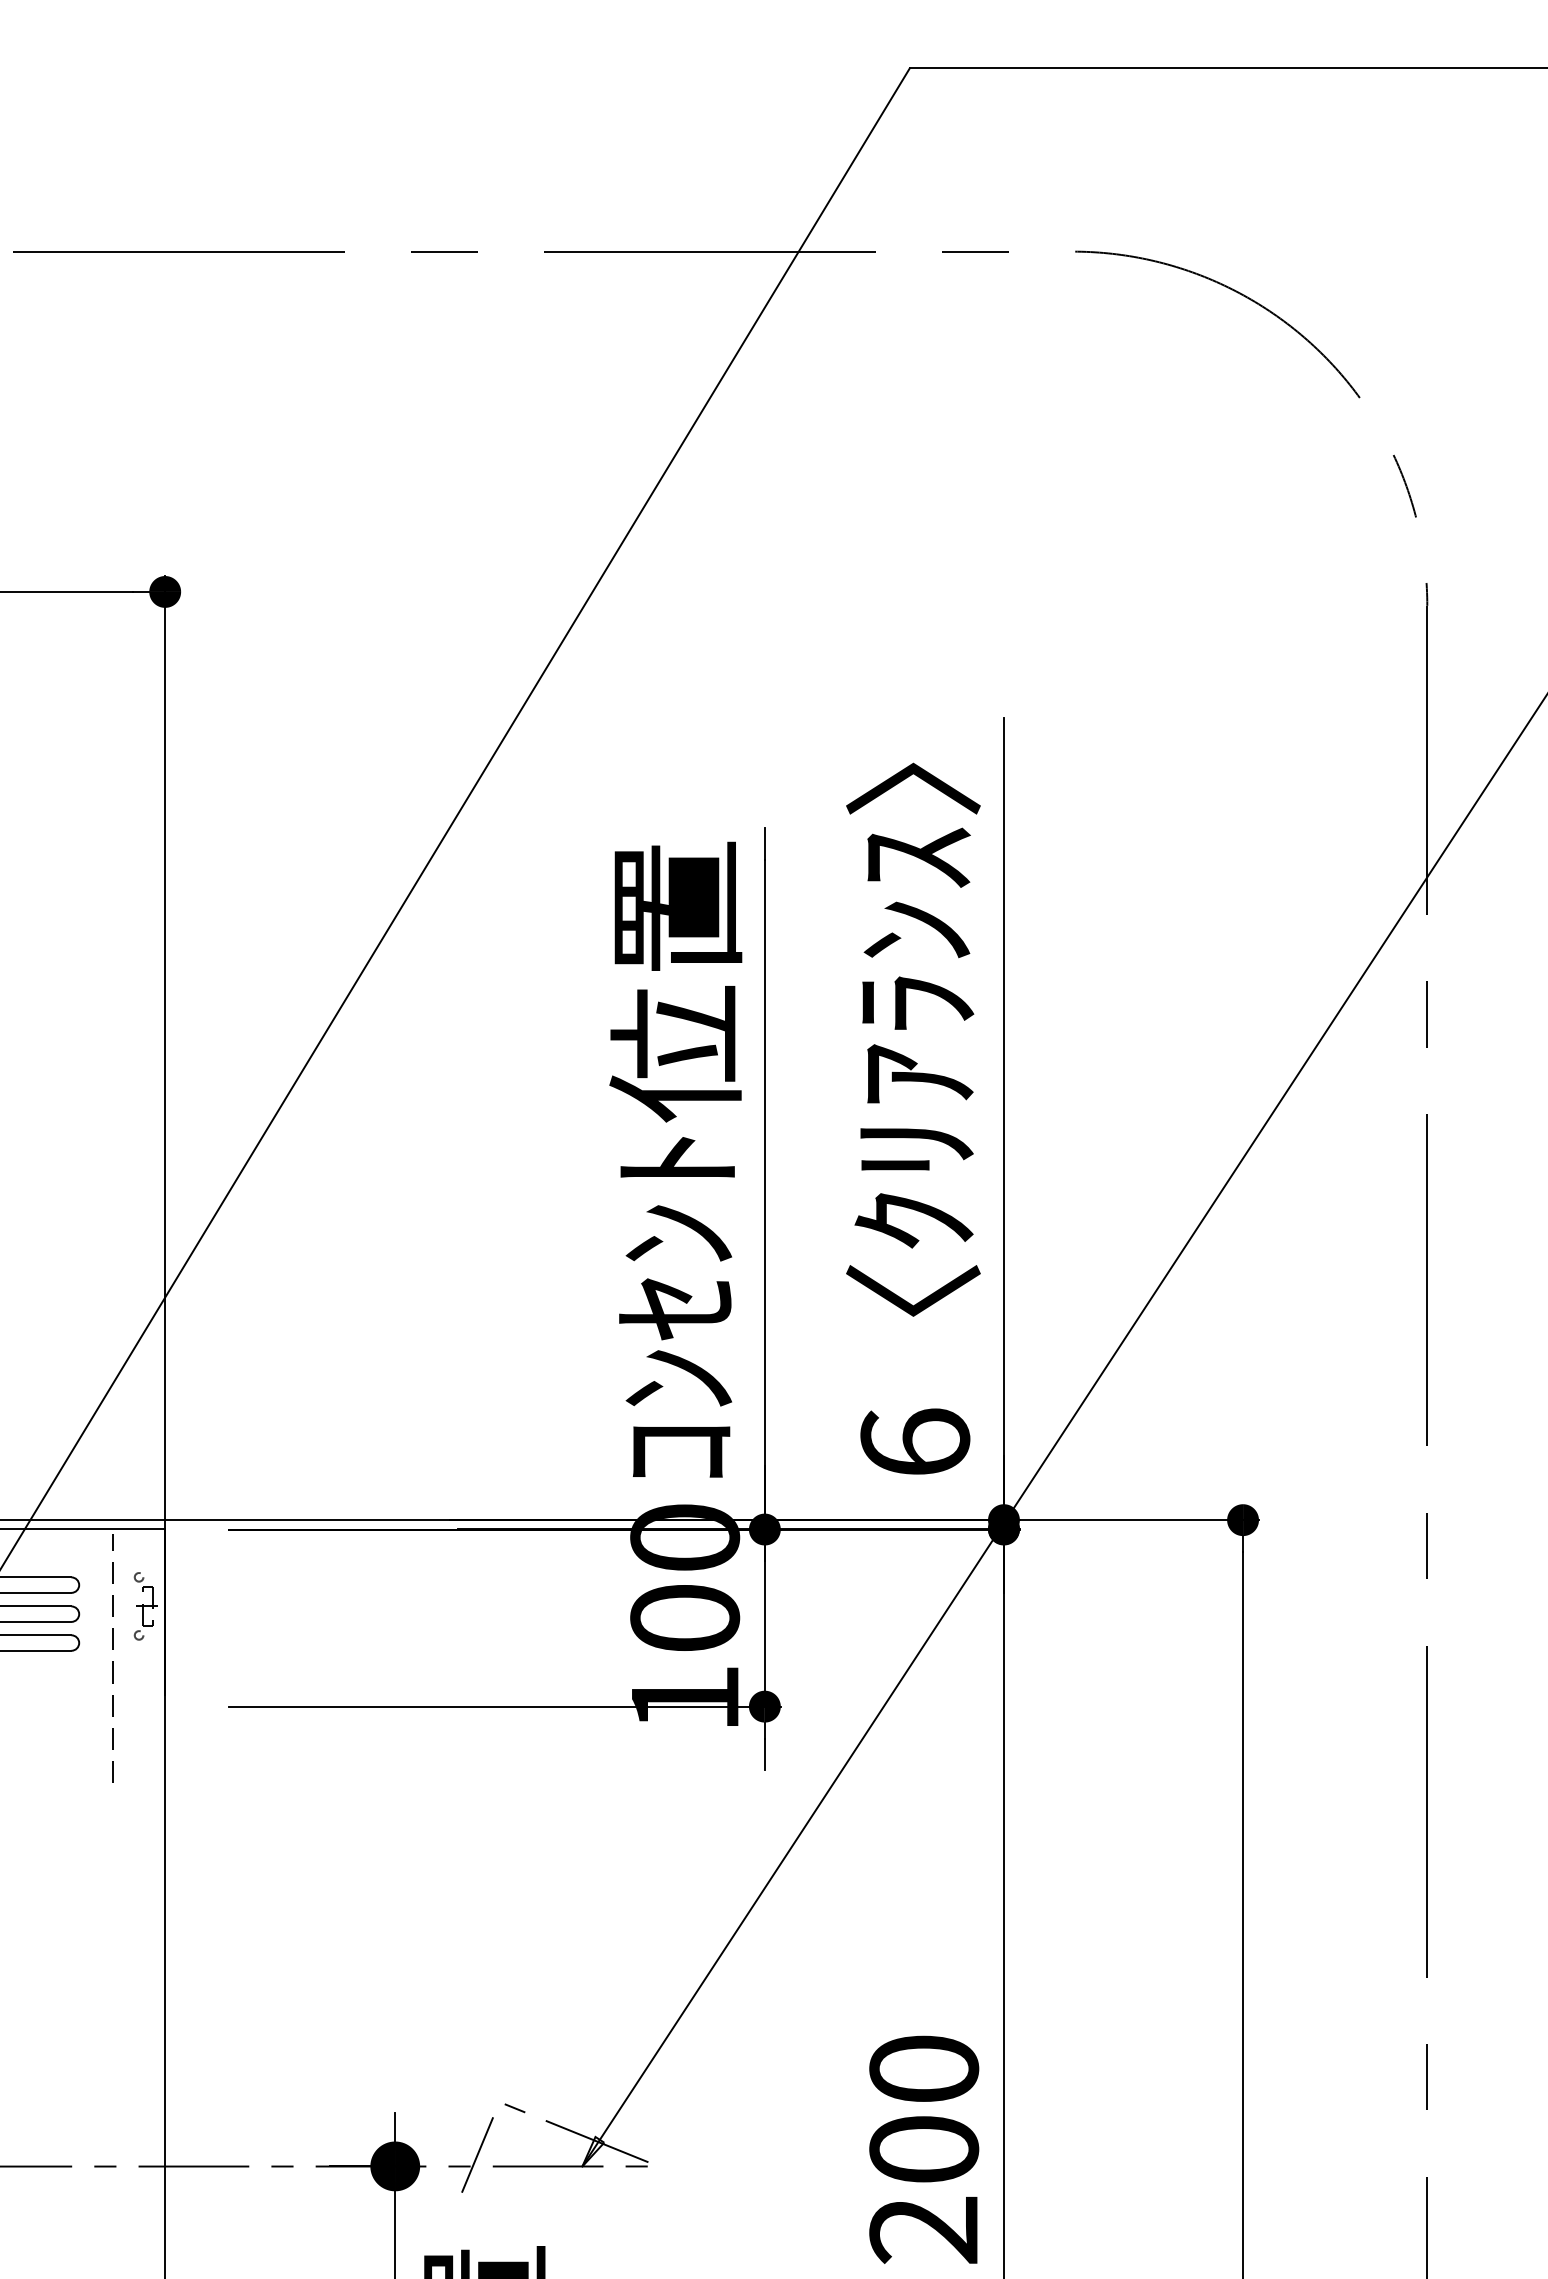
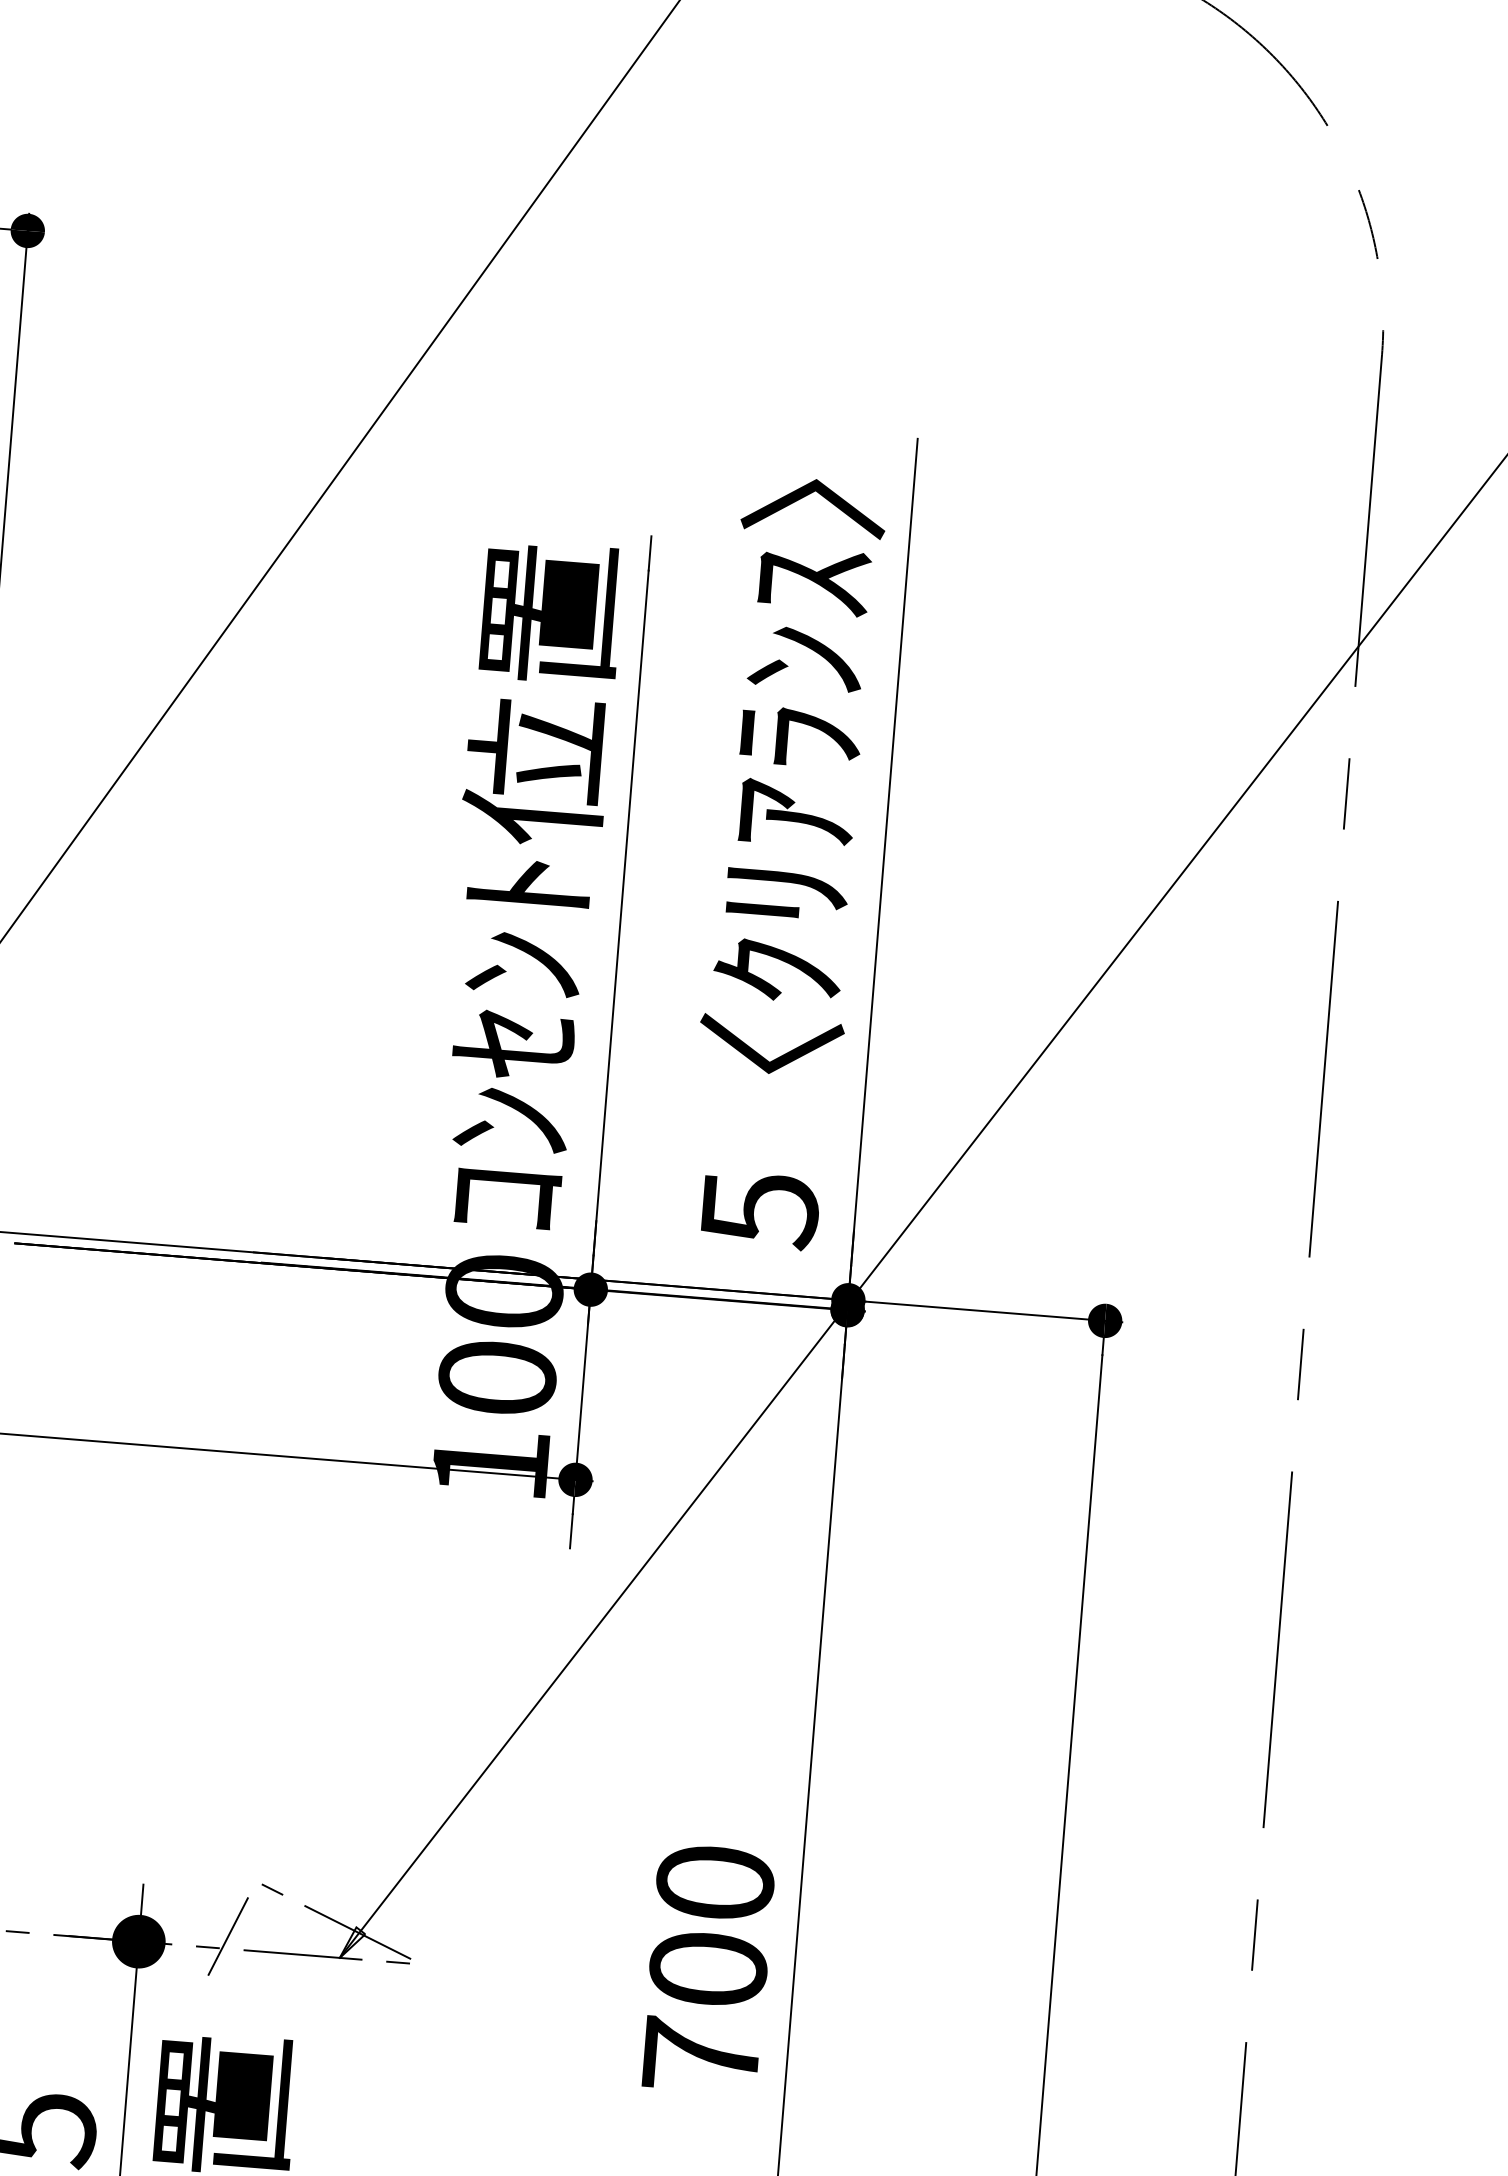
text: (915, 1443) -> (760, 1210), 6 -> 5
text: (923, 2229) -> (700, 2055), 200 -> 700

